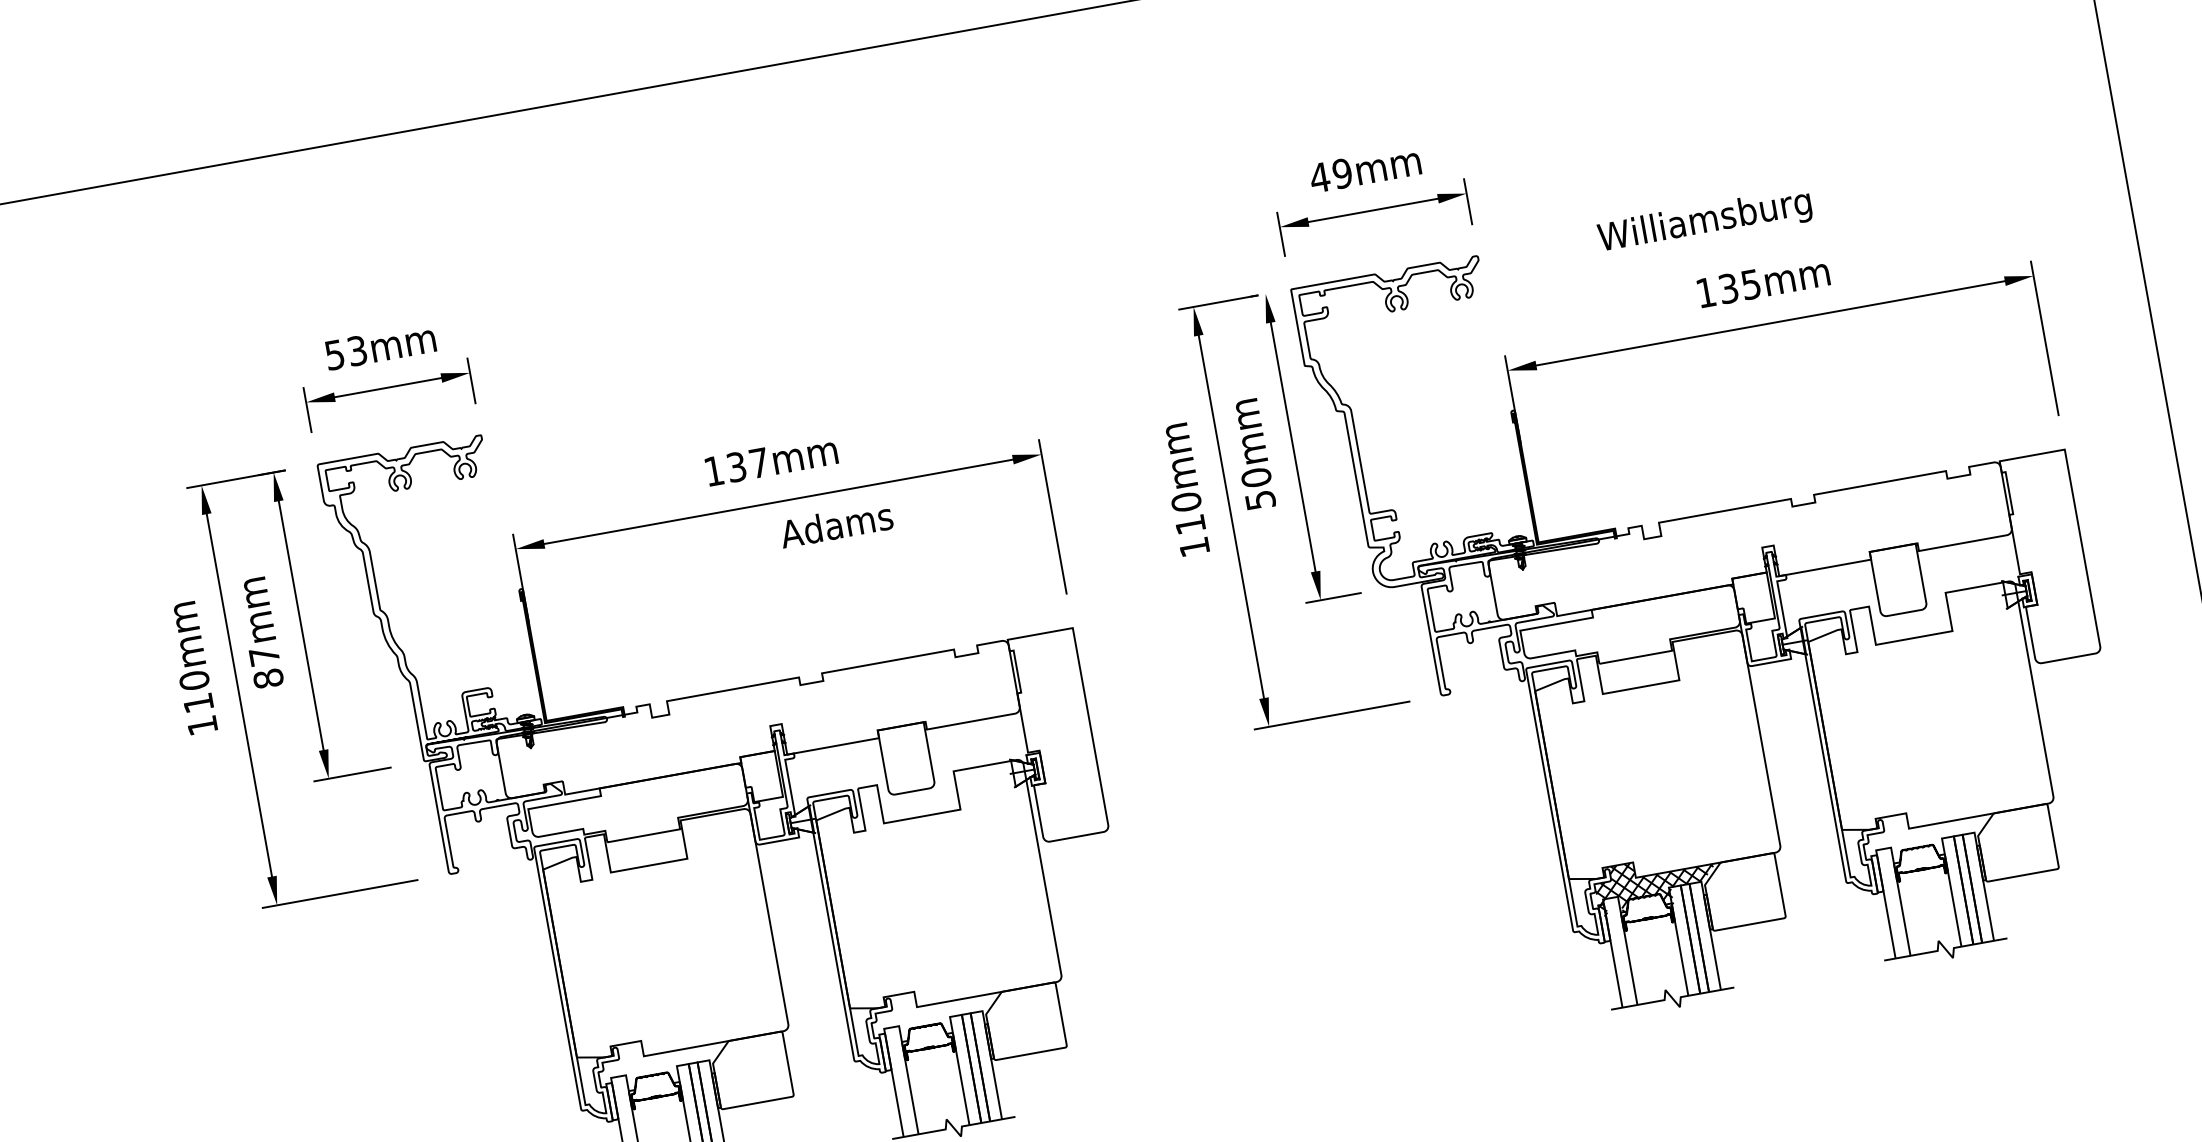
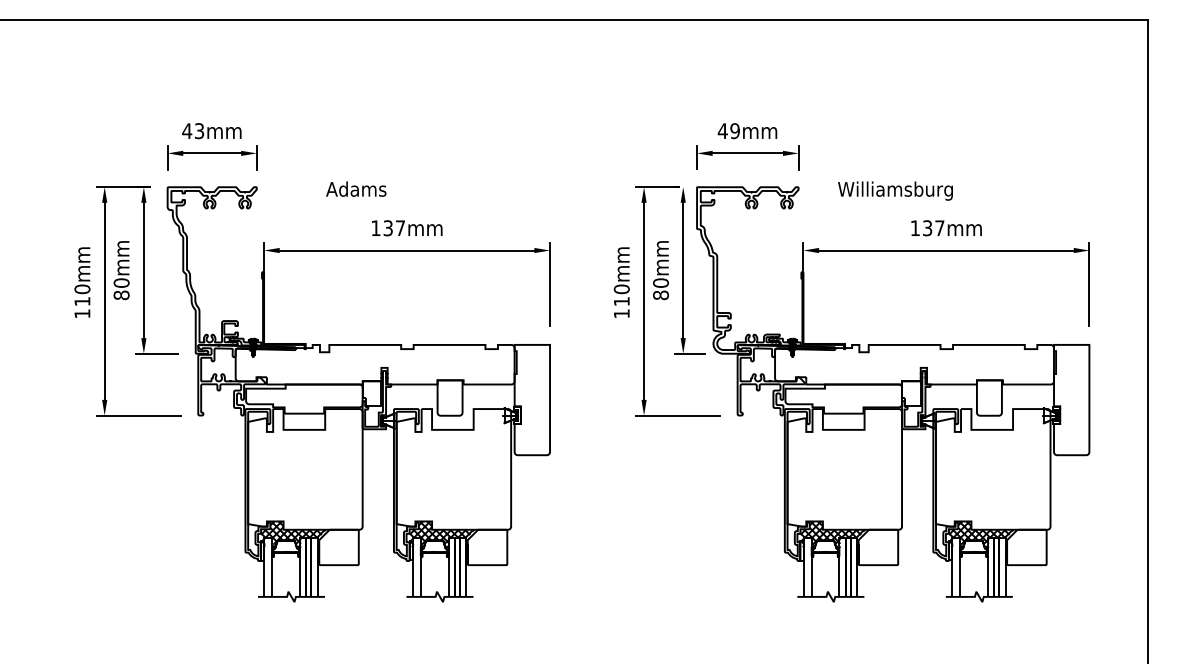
text: (1704, 221) -> (895, 190), moved
text: (1750, 285) -> (939, 228), 135mm -> 137mm
text: (335, 355) -> (187, 131), 53mm -> 43mm
text: (1259, 500) -> (660, 295), 50mm -> 80mm
text: (836, 523) -> (356, 188), moved
text: (264, 655) -> (121, 282), 87mm -> 80mm
hatch: (1927, 834) -> (980, 534), added
hatch: (935, 1012) -> (441, 534), added
hatch: (663, 1061) -> (293, 534), added

